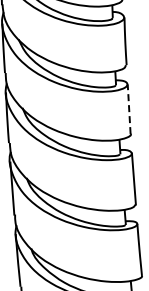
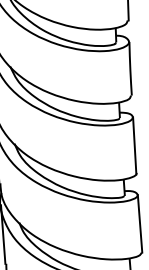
line: (129, 109) -> (135, 145), dashed -> solid

